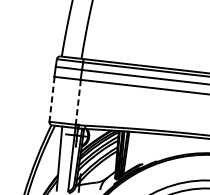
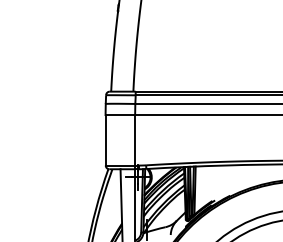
line: (51, 99) -> (105, 140), dashed -> solid
line: (78, 102) -> (135, 140), dashed -> solid

